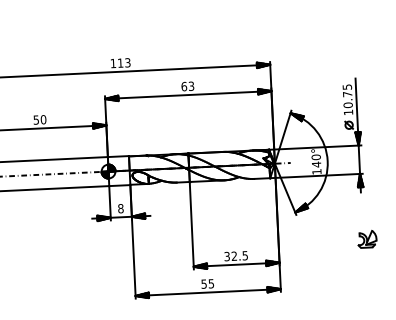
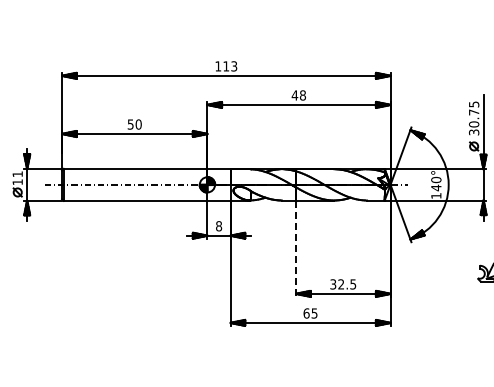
text: (187, 86) -> (298, 95), 63 -> 48
text: (348, 112) -> (474, 132), 10.75 -> 30.75
line: (192, 226) -> (296, 249), solid -> dashed
text: (204, 284) -> (306, 313), 55 -> 65

